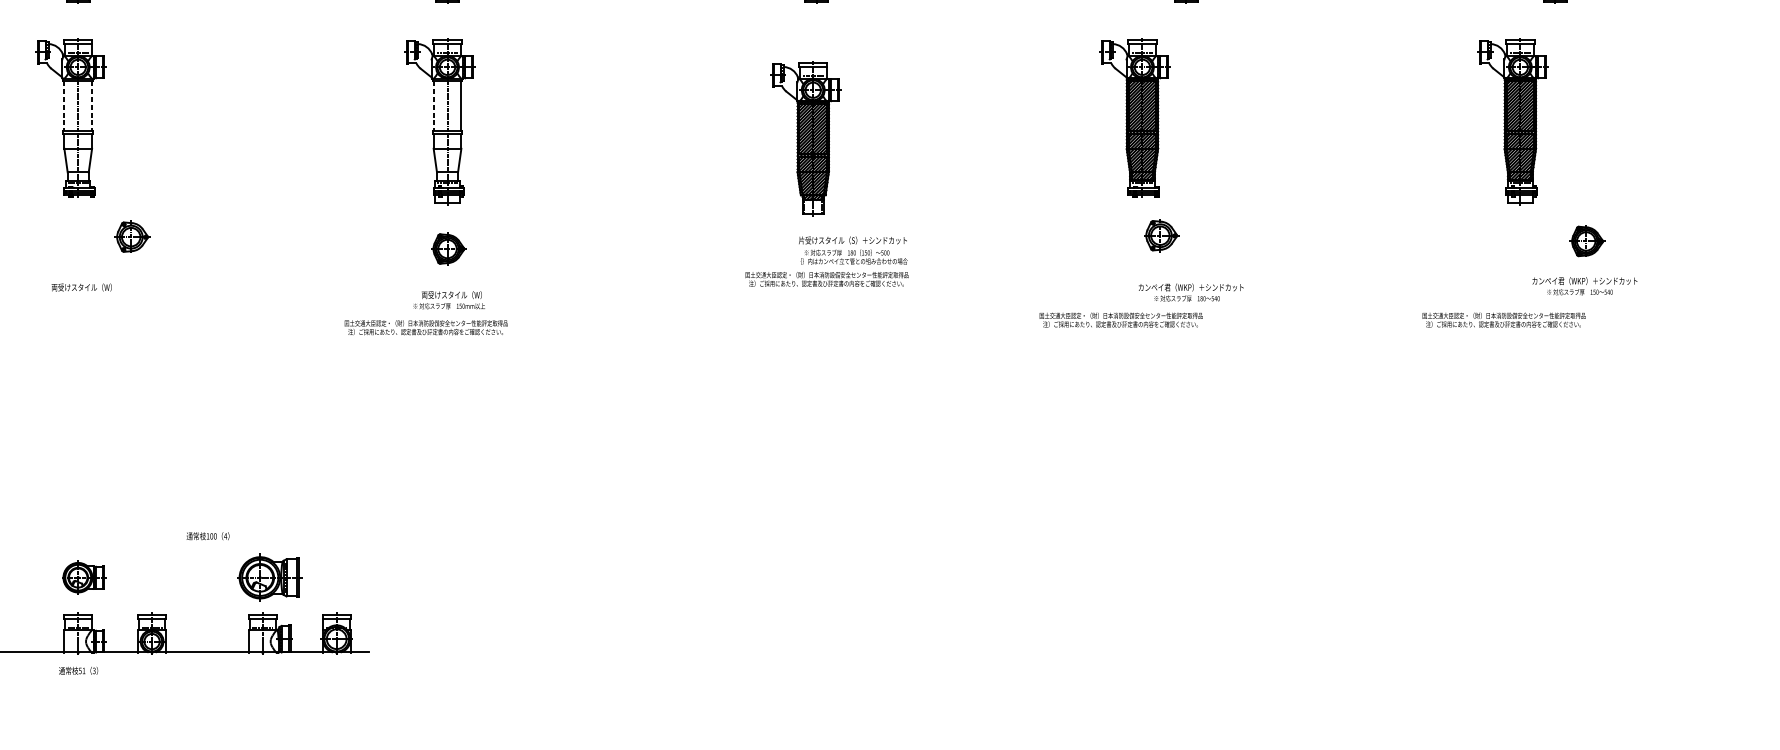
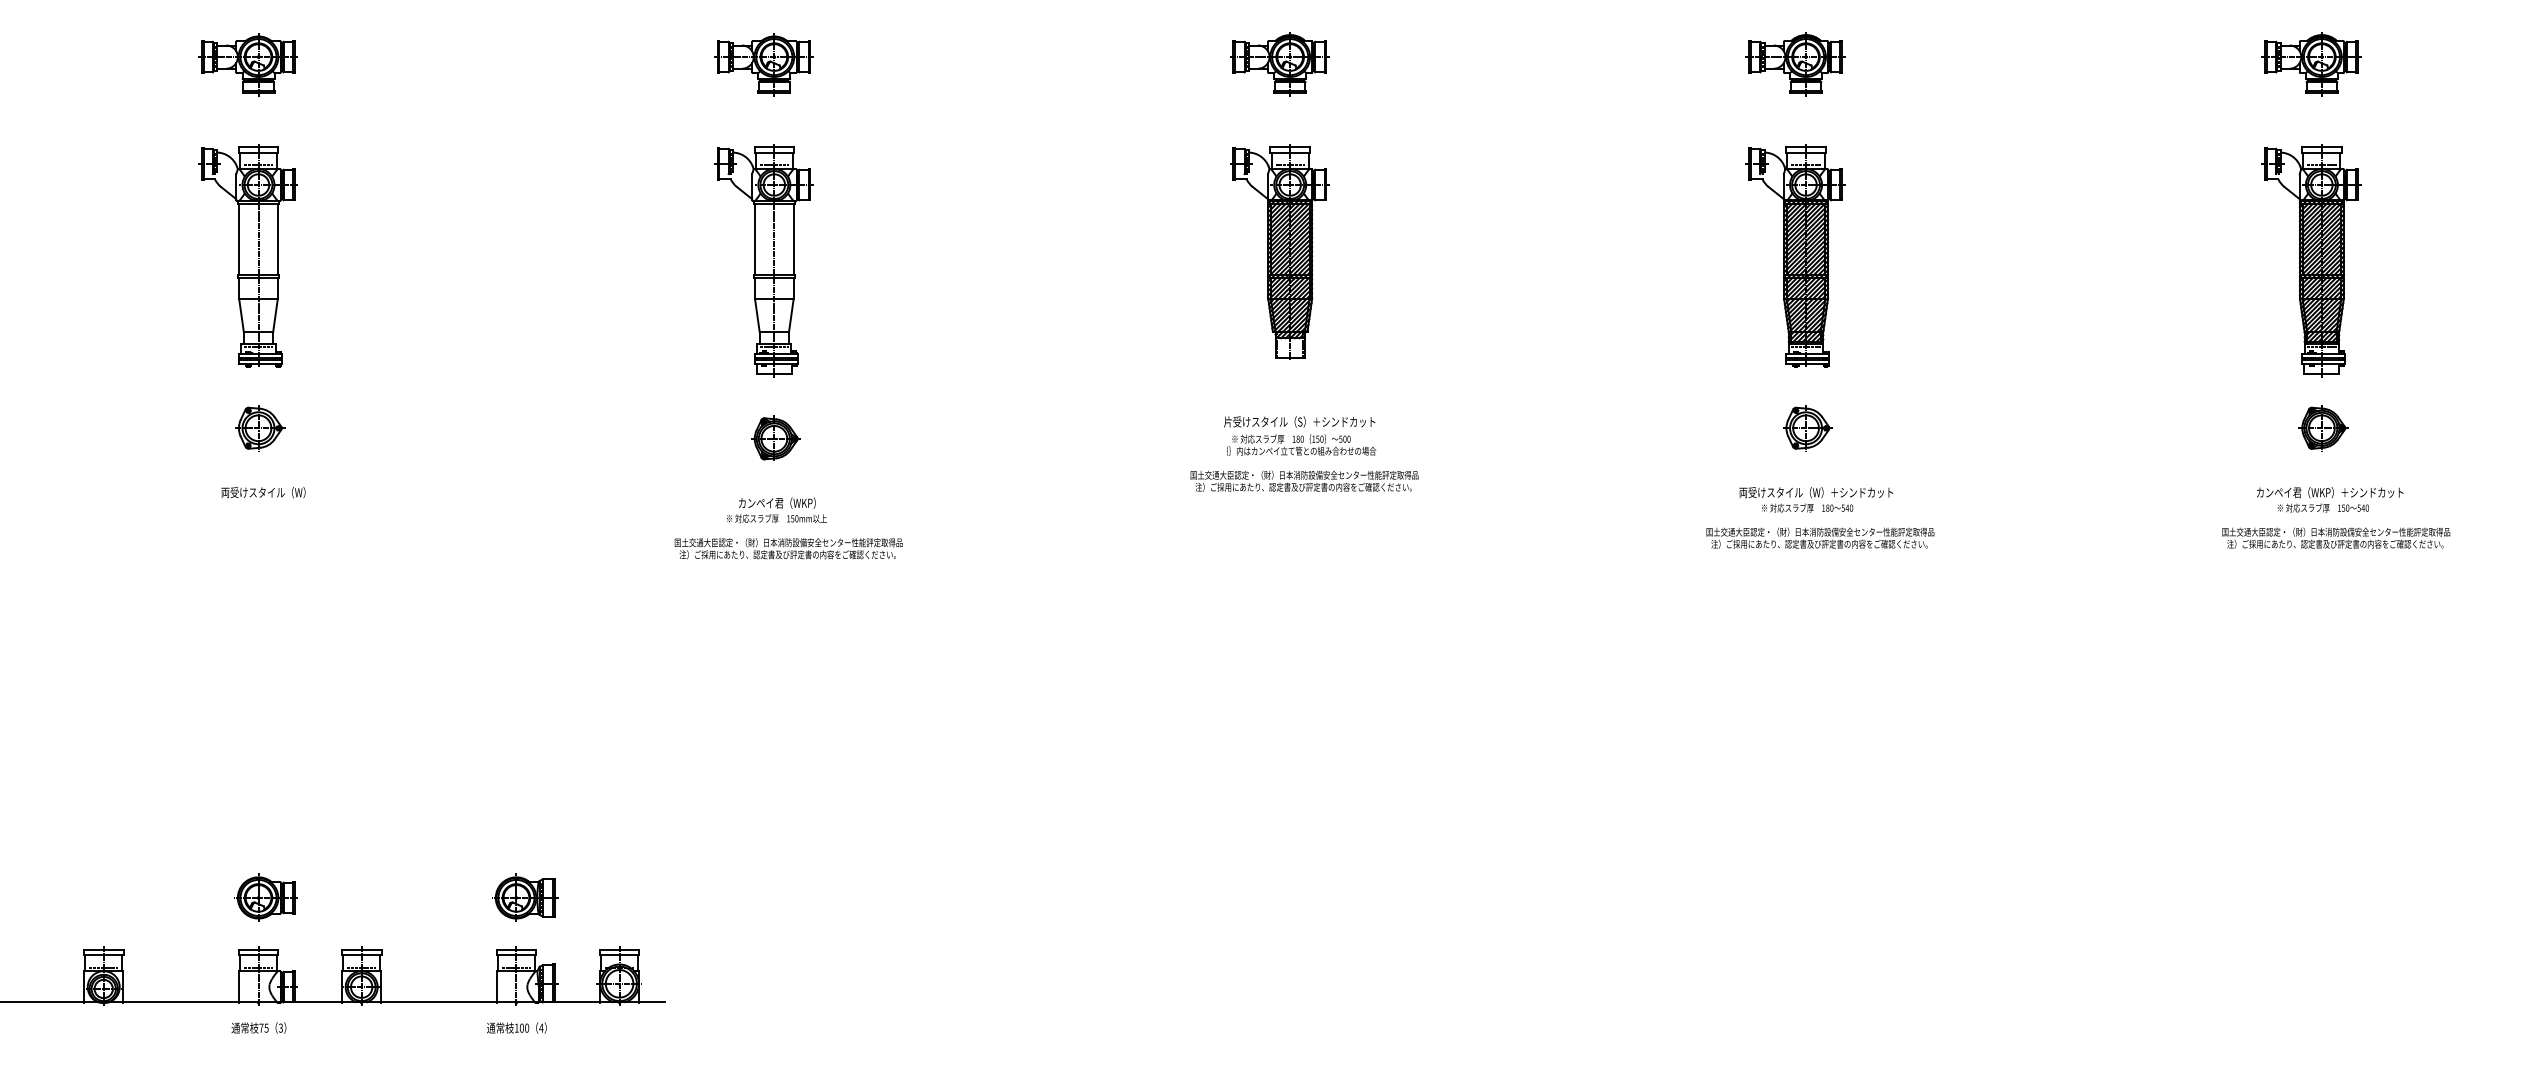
line: (64, 106) -> (239, 239), dashed -> solid
line: (91, 106) -> (277, 239), dashed -> solid
line: (434, 106) -> (755, 239), dashed -> solid
part: (1134, 117) -> (1795, 255), moved
part: (1512, 121) -> (2311, 260), moved
part: (805, 137) -> (1279, 251), moved
part: (1161, 235) -> (1807, 428), moved
part: (132, 237) -> (260, 428), moved
part: (1587, 241) -> (2323, 428), moved
text: (853, 250) -> (1300, 435), moved
text: (1585, 286) -> (2330, 499), moved
text: (1193, 287) -> (1816, 492), カンペイ君（WKP）＋シンドカット -> 両受けスタイル（W）＋シンドカット
text: (451, 294) -> (780, 502), 両受けスタイル（W） -> カンペイ君（WKP）
text: (1121, 319) -> (1820, 537), moved
text: (1504, 319) -> (2336, 537), moved
text: (426, 327) -> (788, 548), moved
text: (207, 535) -> (516, 1027), moved
part: (269, 577) -> (525, 897), size x0.71
text: (81, 670) -> (263, 1027), 51 -> 75

